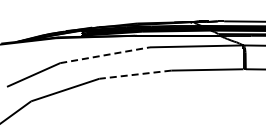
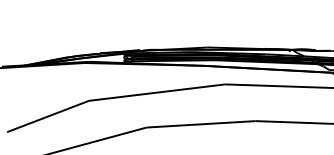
line: (105, 55) -> (157, 93), dashed -> solid
line: (134, 74) -> (199, 123), dashed -> solid

